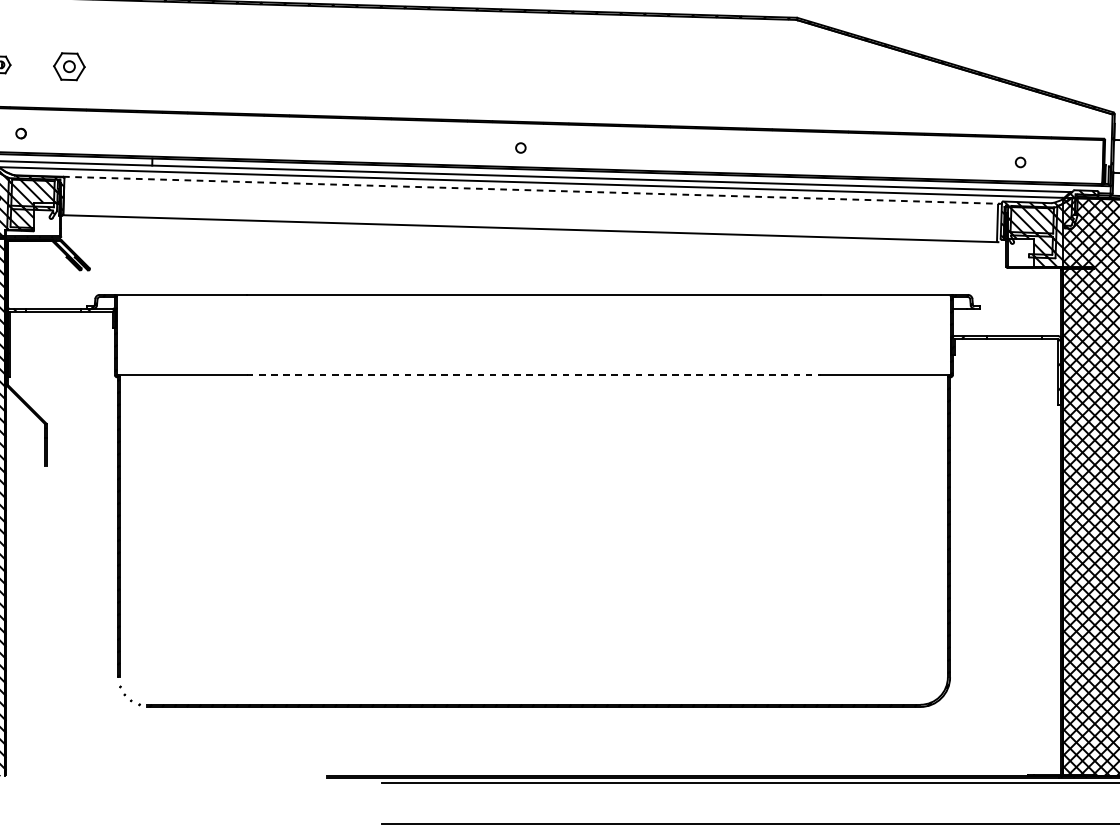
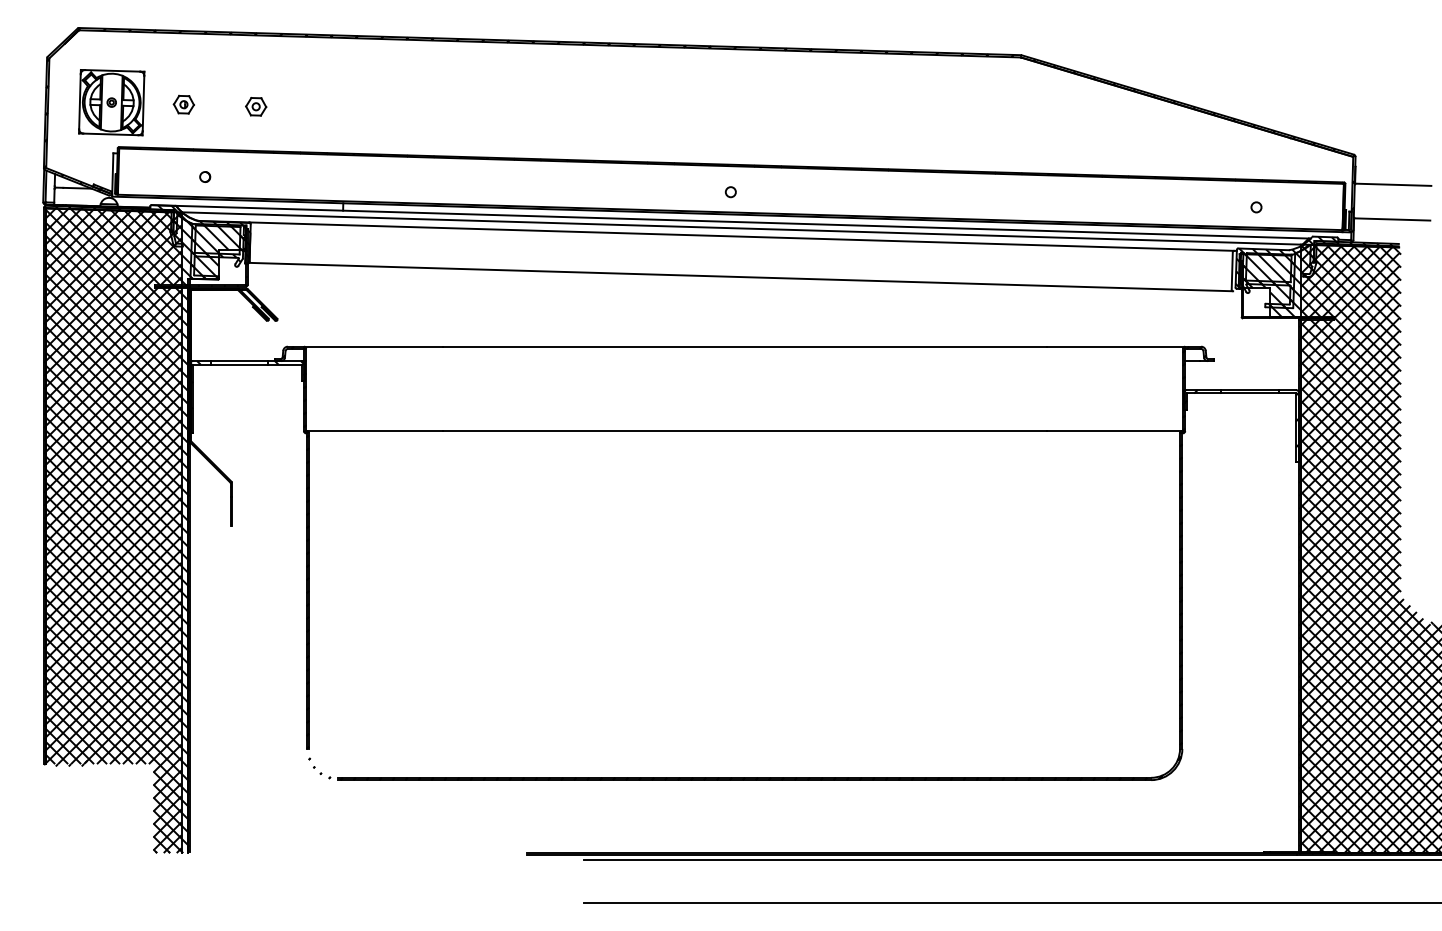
part: (69, 66) -> (256, 106), size x0.62
line: (530, 190) -> (741, 236), dashed -> solid
line: (533, 375) -> (744, 431), dashed -> solid

